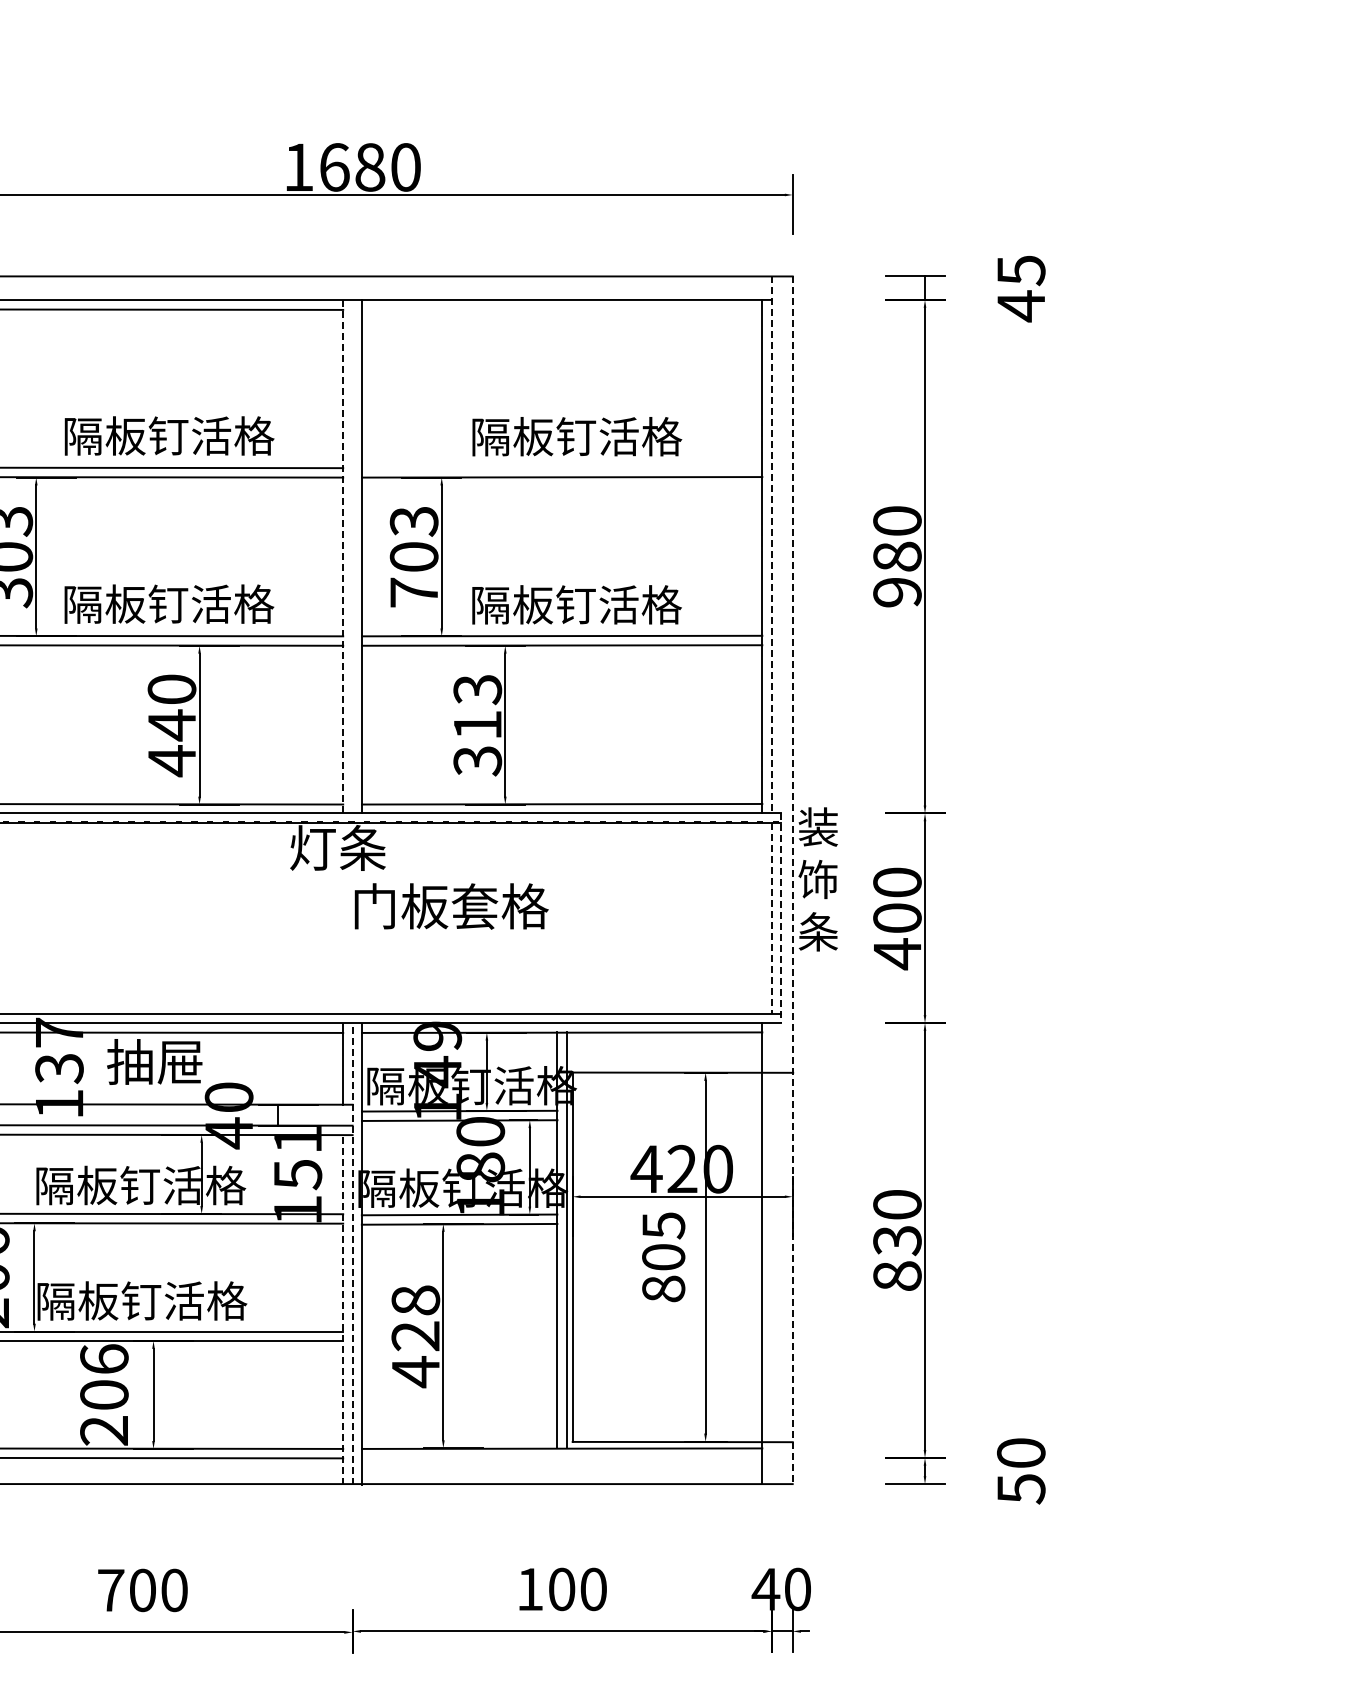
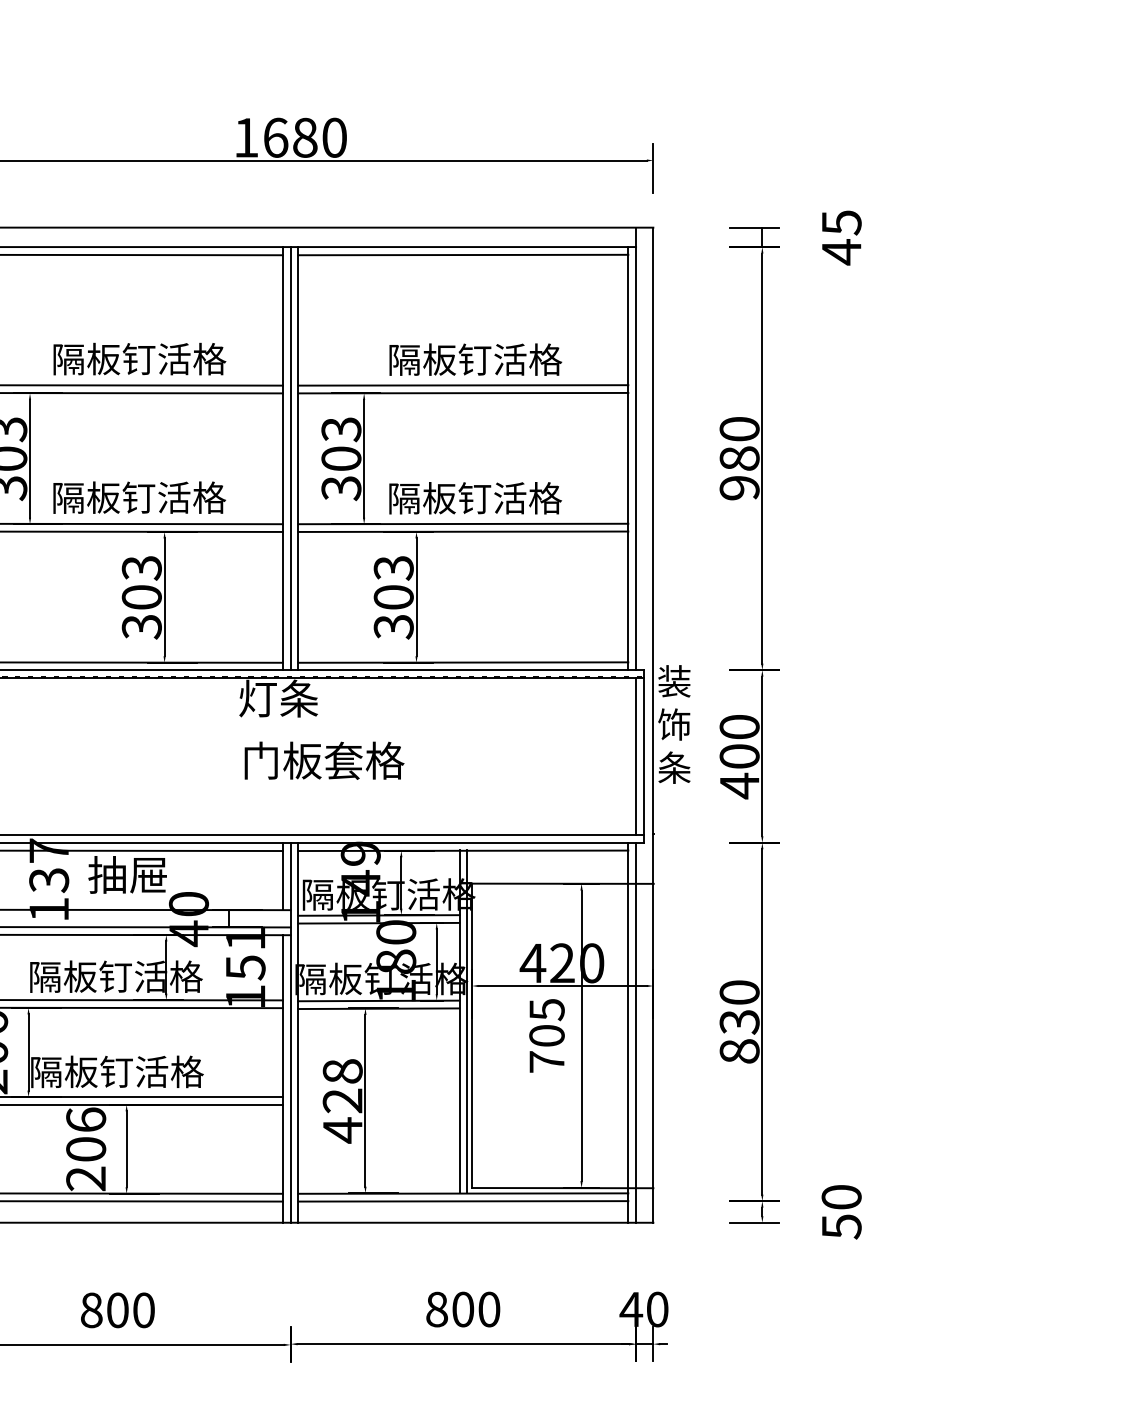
line: (562, 309) -> (463, 254), added
line: (562, 467) -> (463, 385), added
line: (771, 544) -> (635, 448), dashed -> solid
line: (343, 556) -> (283, 458), dashed -> solid
line: (352, 556) -> (290, 458), added
text: (413, 592) -> (340, 488), 703 -> 303
text: (477, 724) -> (393, 596), 313 -> 303
text: (171, 725) -> (141, 597), 440 -> 303
line: (792, 880) -> (653, 725), dashed -> solid
text: (451, 906) -> (324, 760), moved
line: (771, 918) -> (635, 756), dashed -> solid
line: (781, 918) -> (644, 756), dashed -> solid
line: (771, 1253) -> (635, 1032), added
line: (352, 1254) -> (290, 1033), dashed -> solid
text: (663, 1288) -> (546, 1061), 805 -> 705
line: (343, 1309) -> (283, 1078), dashed -> solid
line: (562, 1457) -> (463, 1200), added
text: (530, 1589) -> (437, 1309), 100 -> 800
text: (111, 1590) -> (92, 1310), 700 -> 800

